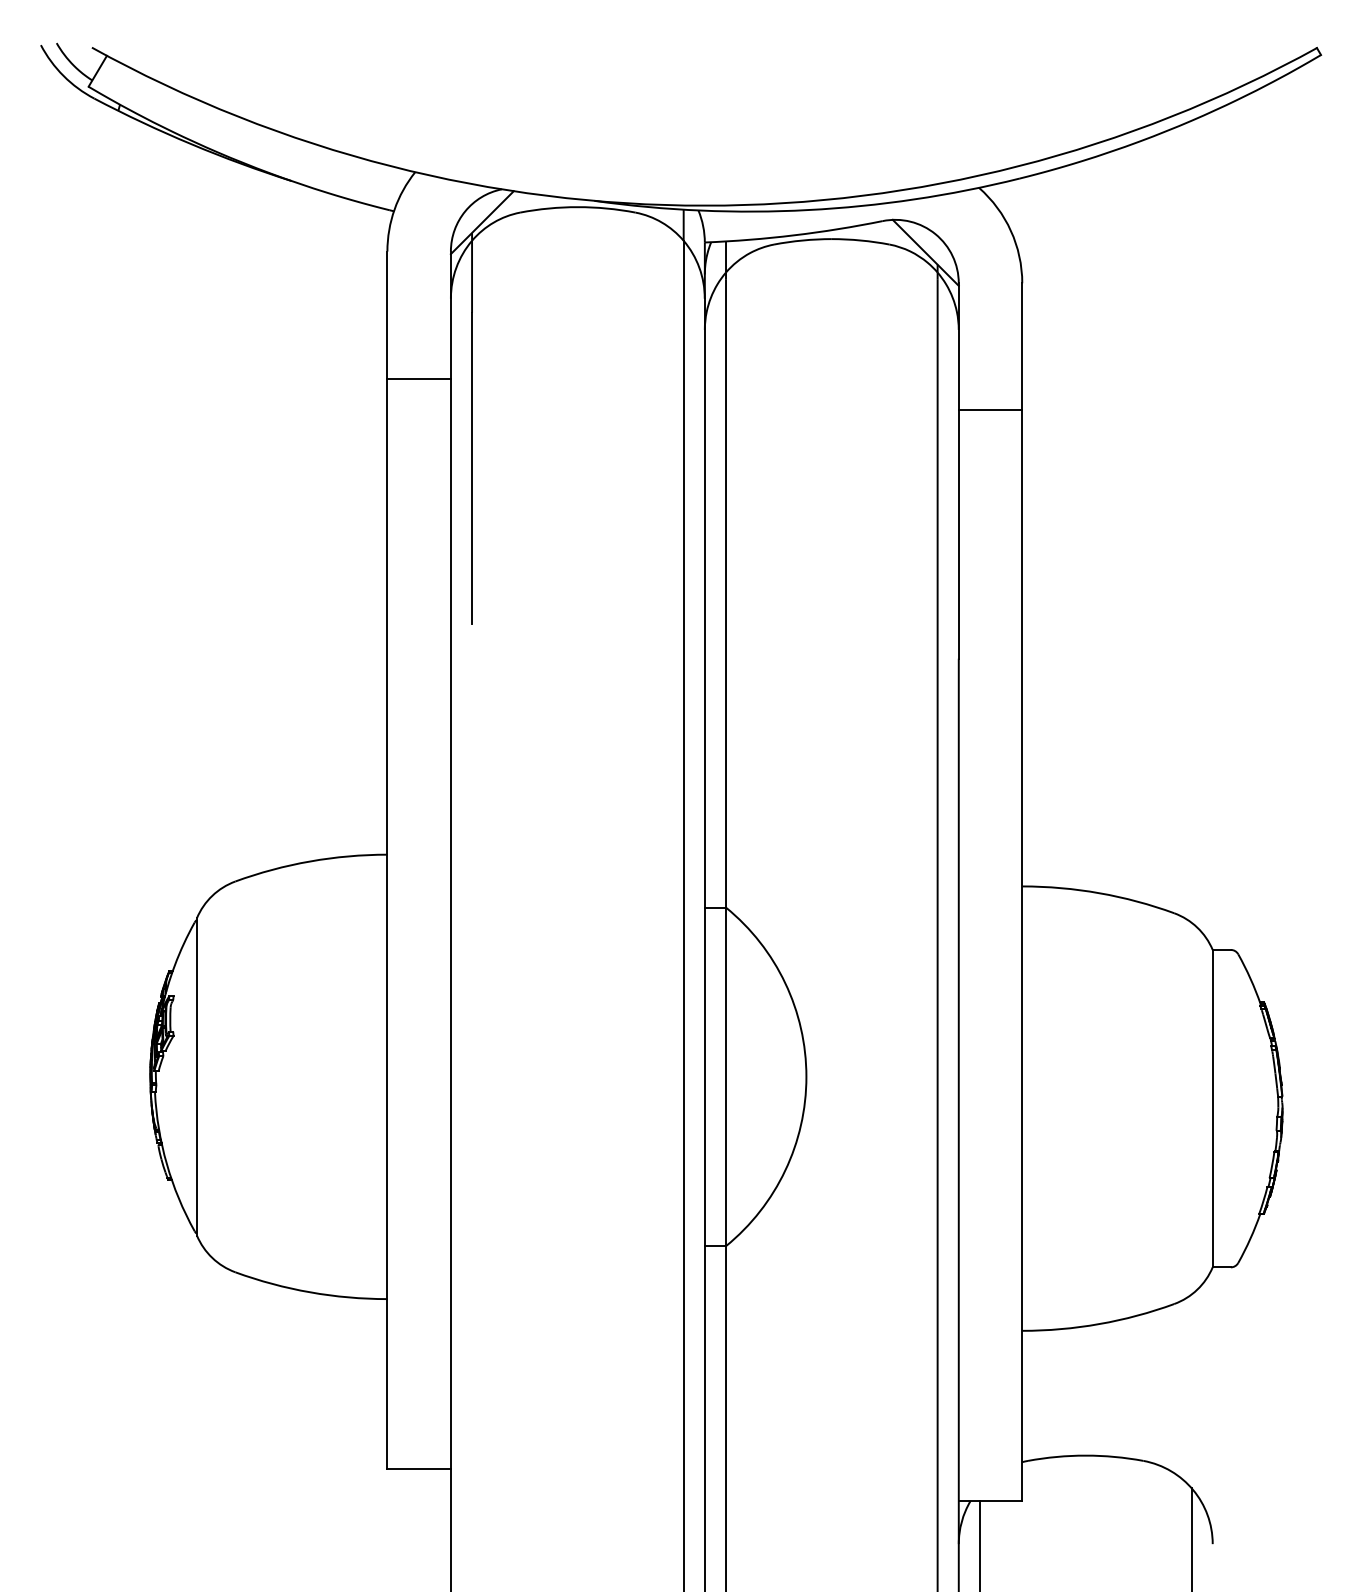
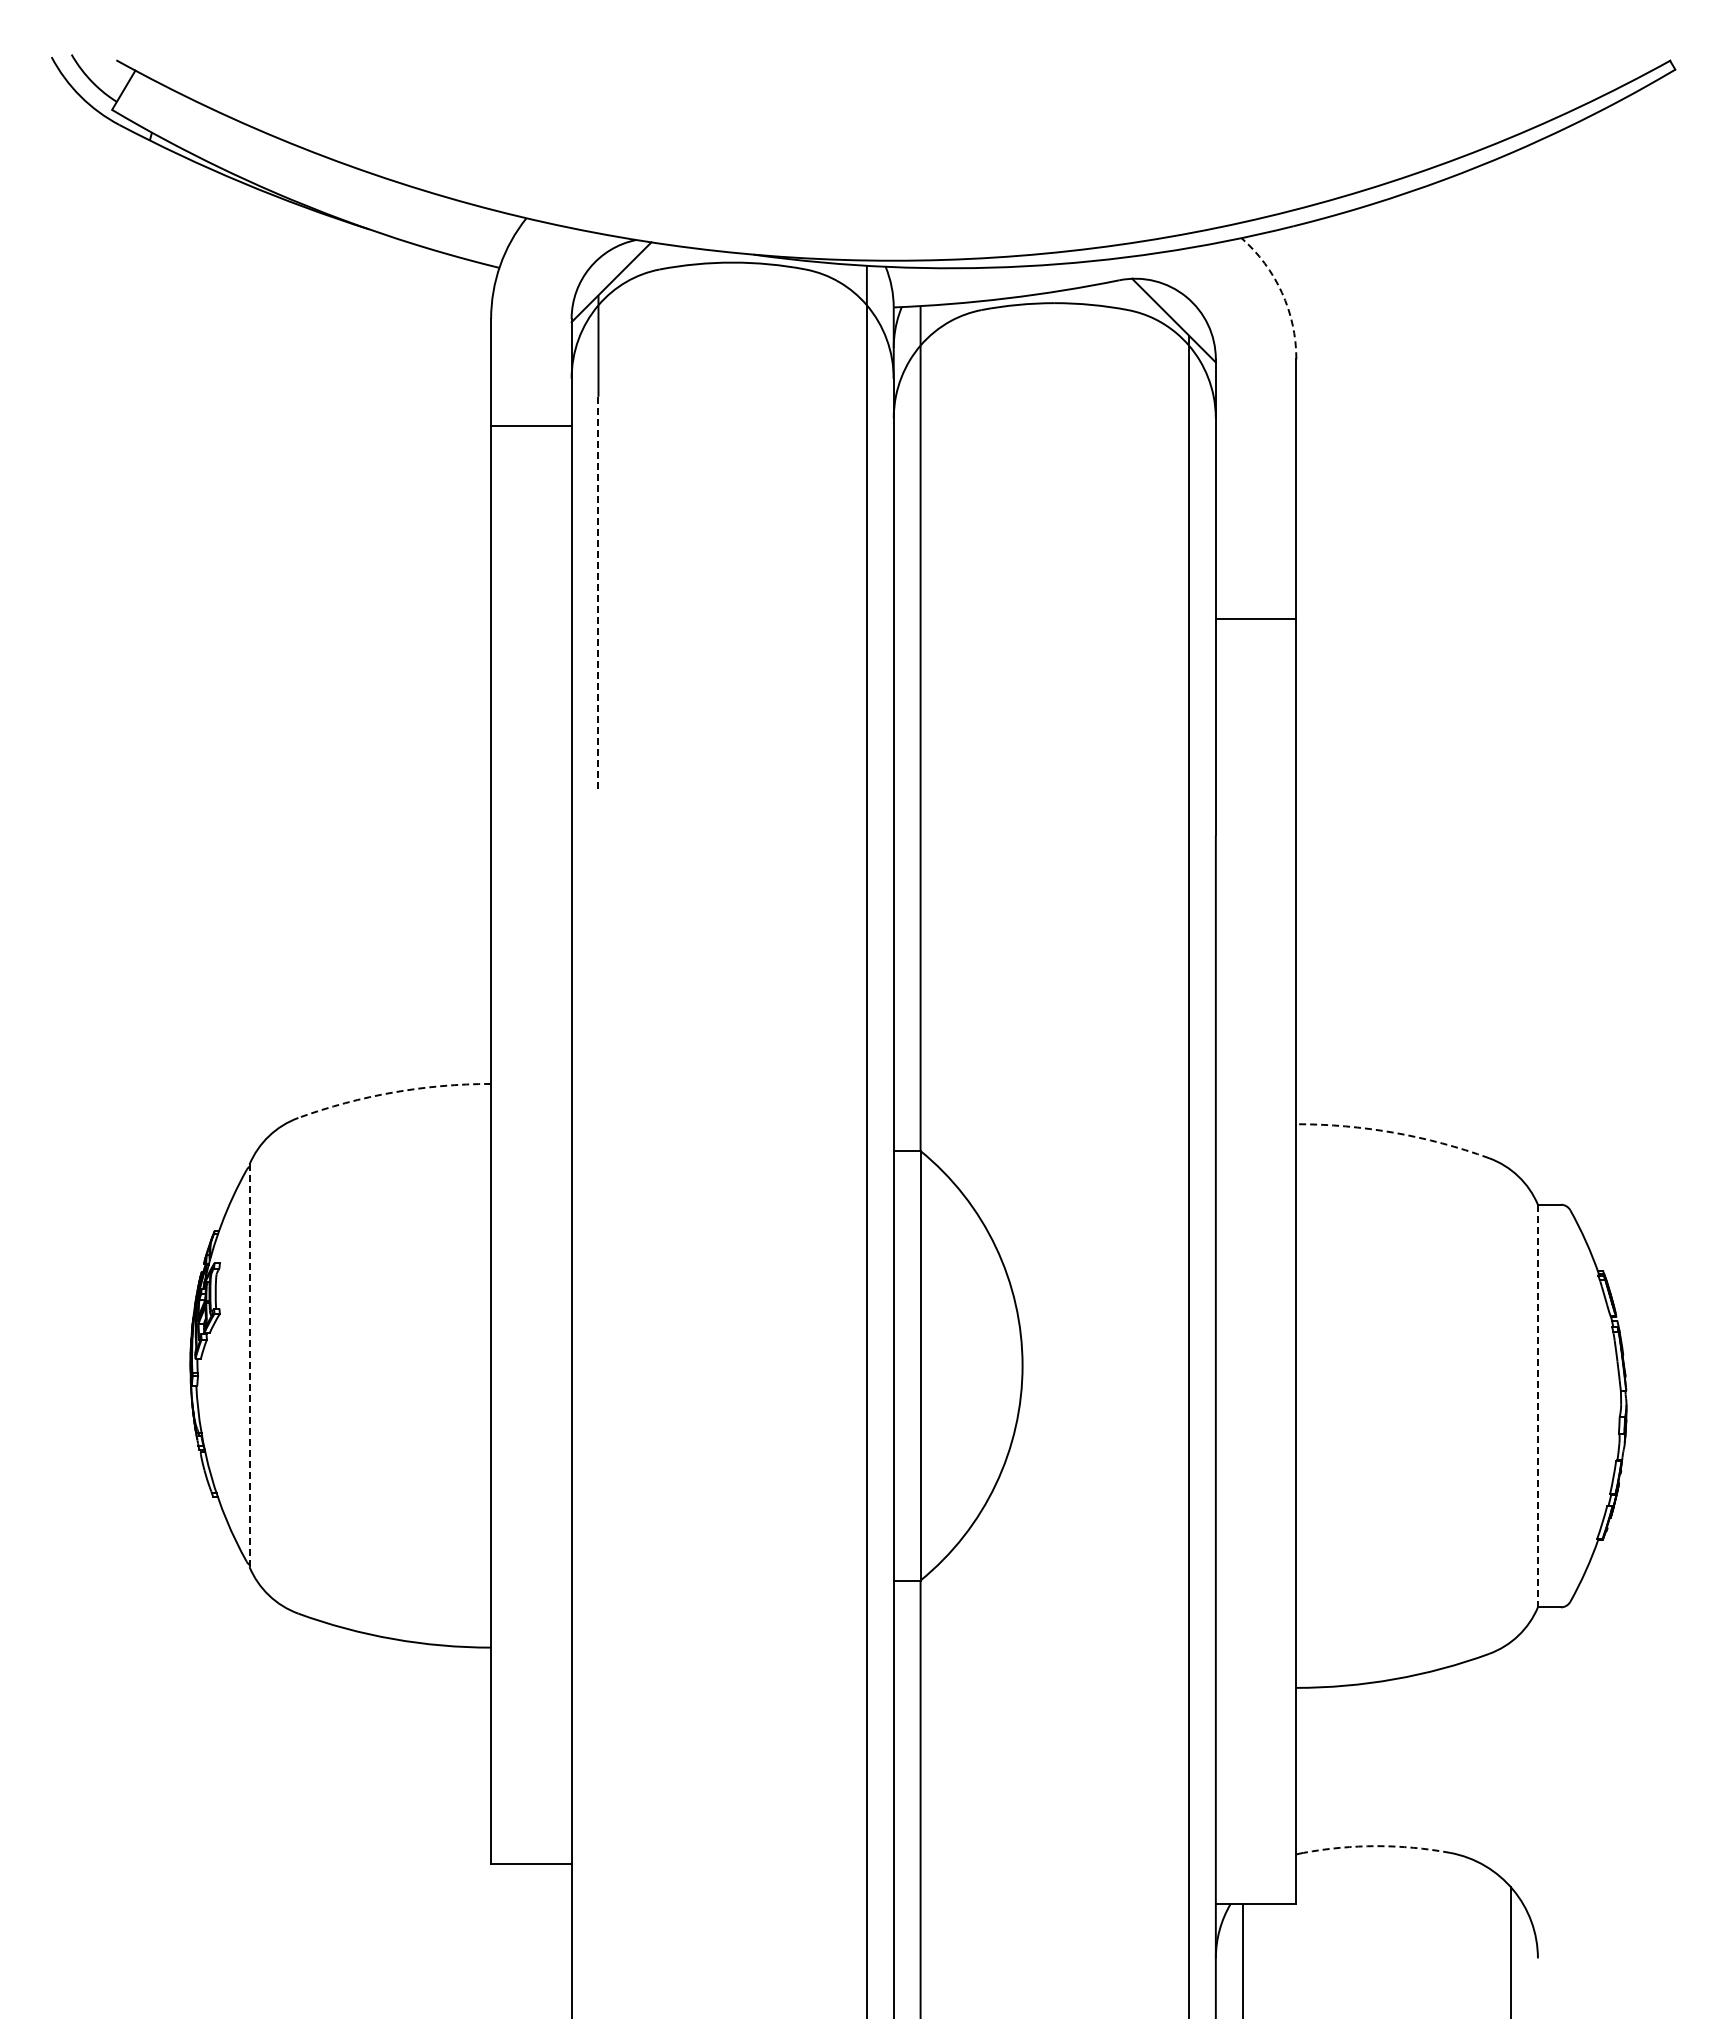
arc: (1011, 230) -> (1282, 292), solid -> dashed
line: (419, 378) -> (531, 426), moved
line: (990, 410) -> (1255, 619), moved
line: (472, 468) -> (598, 594), solid -> dashed
arc: (310, 861) -> (393, 1092), solid -> dashed
arc: (1099, 892) -> (1394, 1132), solid -> dashed
line: (196, 1076) -> (249, 1365), solid -> dashed
line: (1212, 1108) -> (1537, 1406), solid -> dashed
arc: (1085, 1455) -> (1376, 1846), solid -> dashed

